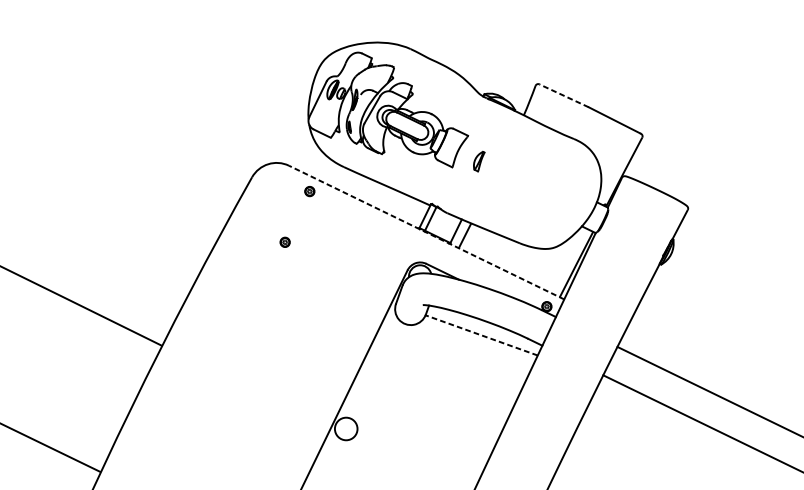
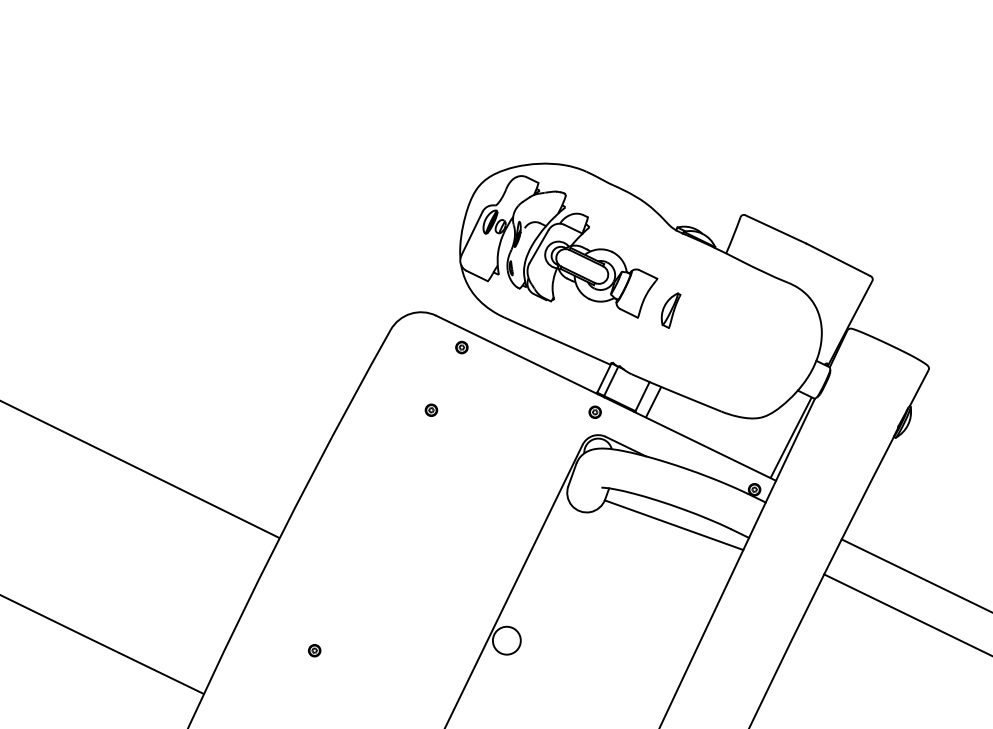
line: (563, 95) -> (775, 229), dashed -> solid
part: (478, 161) -> (670, 310), size x1.43
line: (426, 232) -> (606, 398), dashed -> solid
part: (417, 243) -> (594, 411), added
line: (482, 335) -> (674, 525), dashed -> solid
part: (190, 436) -> (314, 650), added

